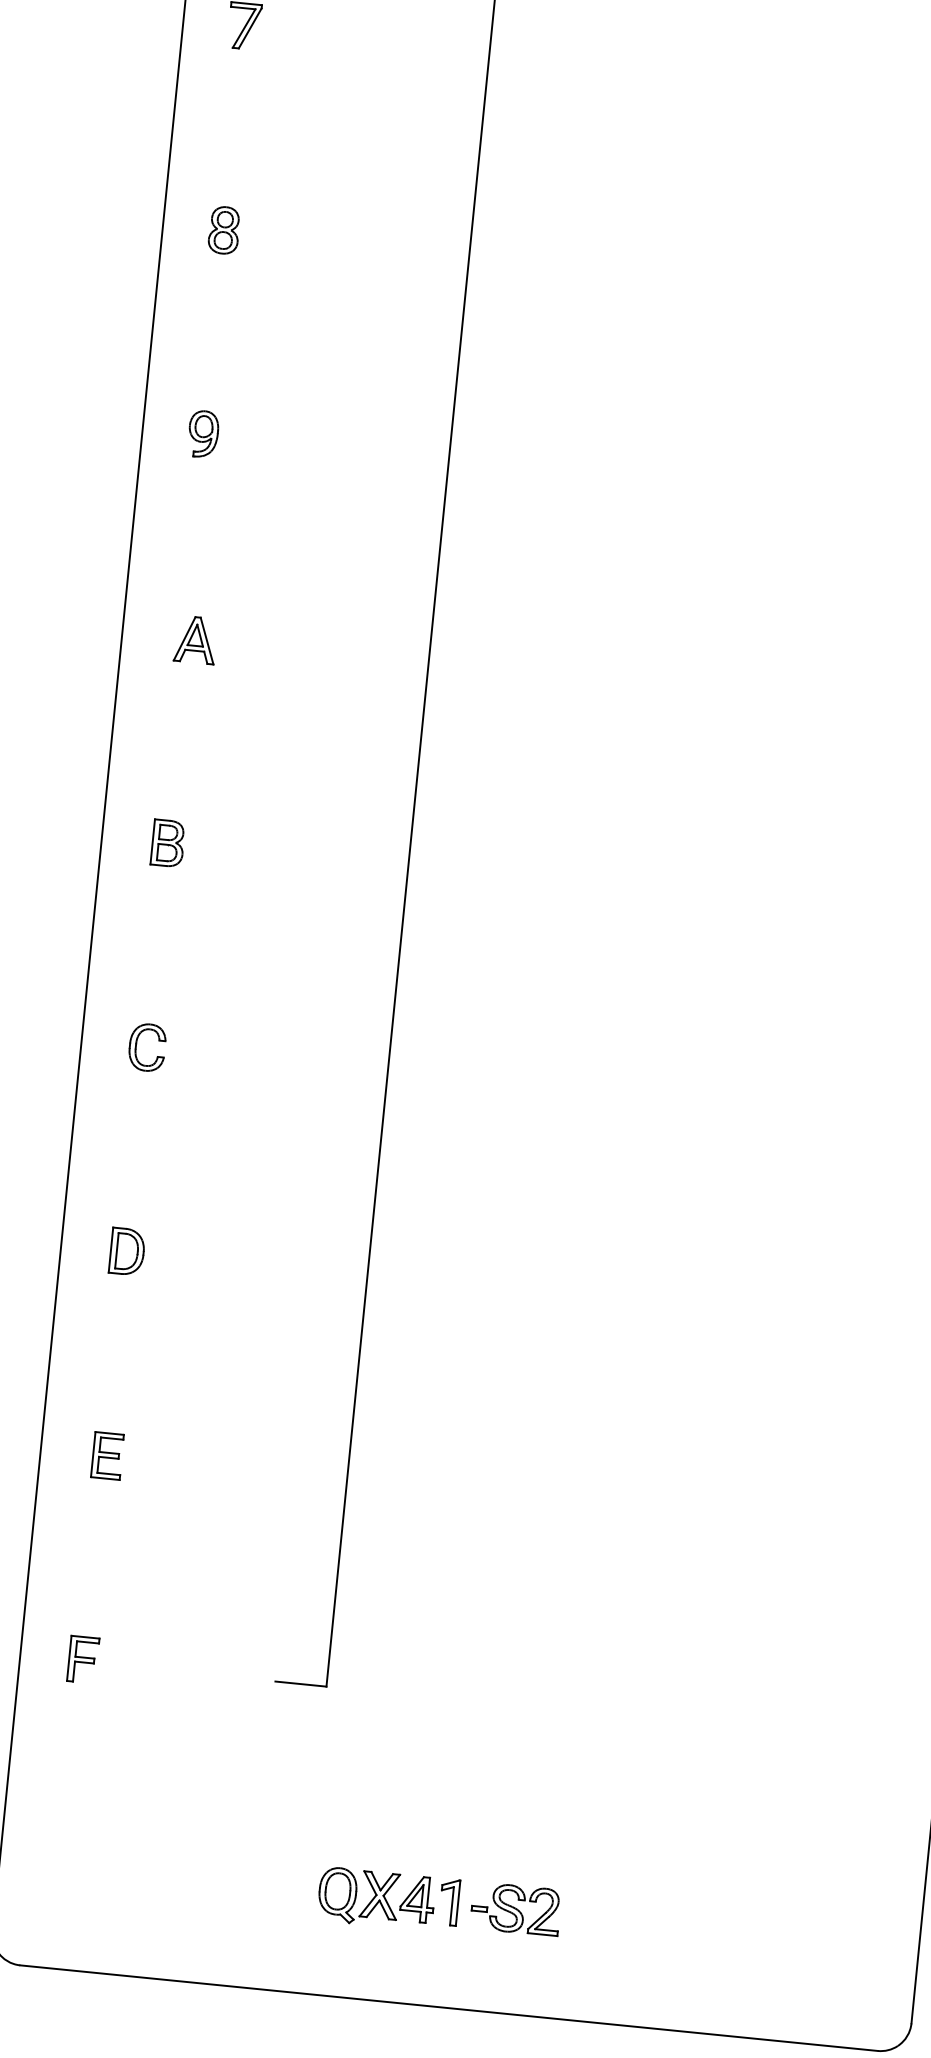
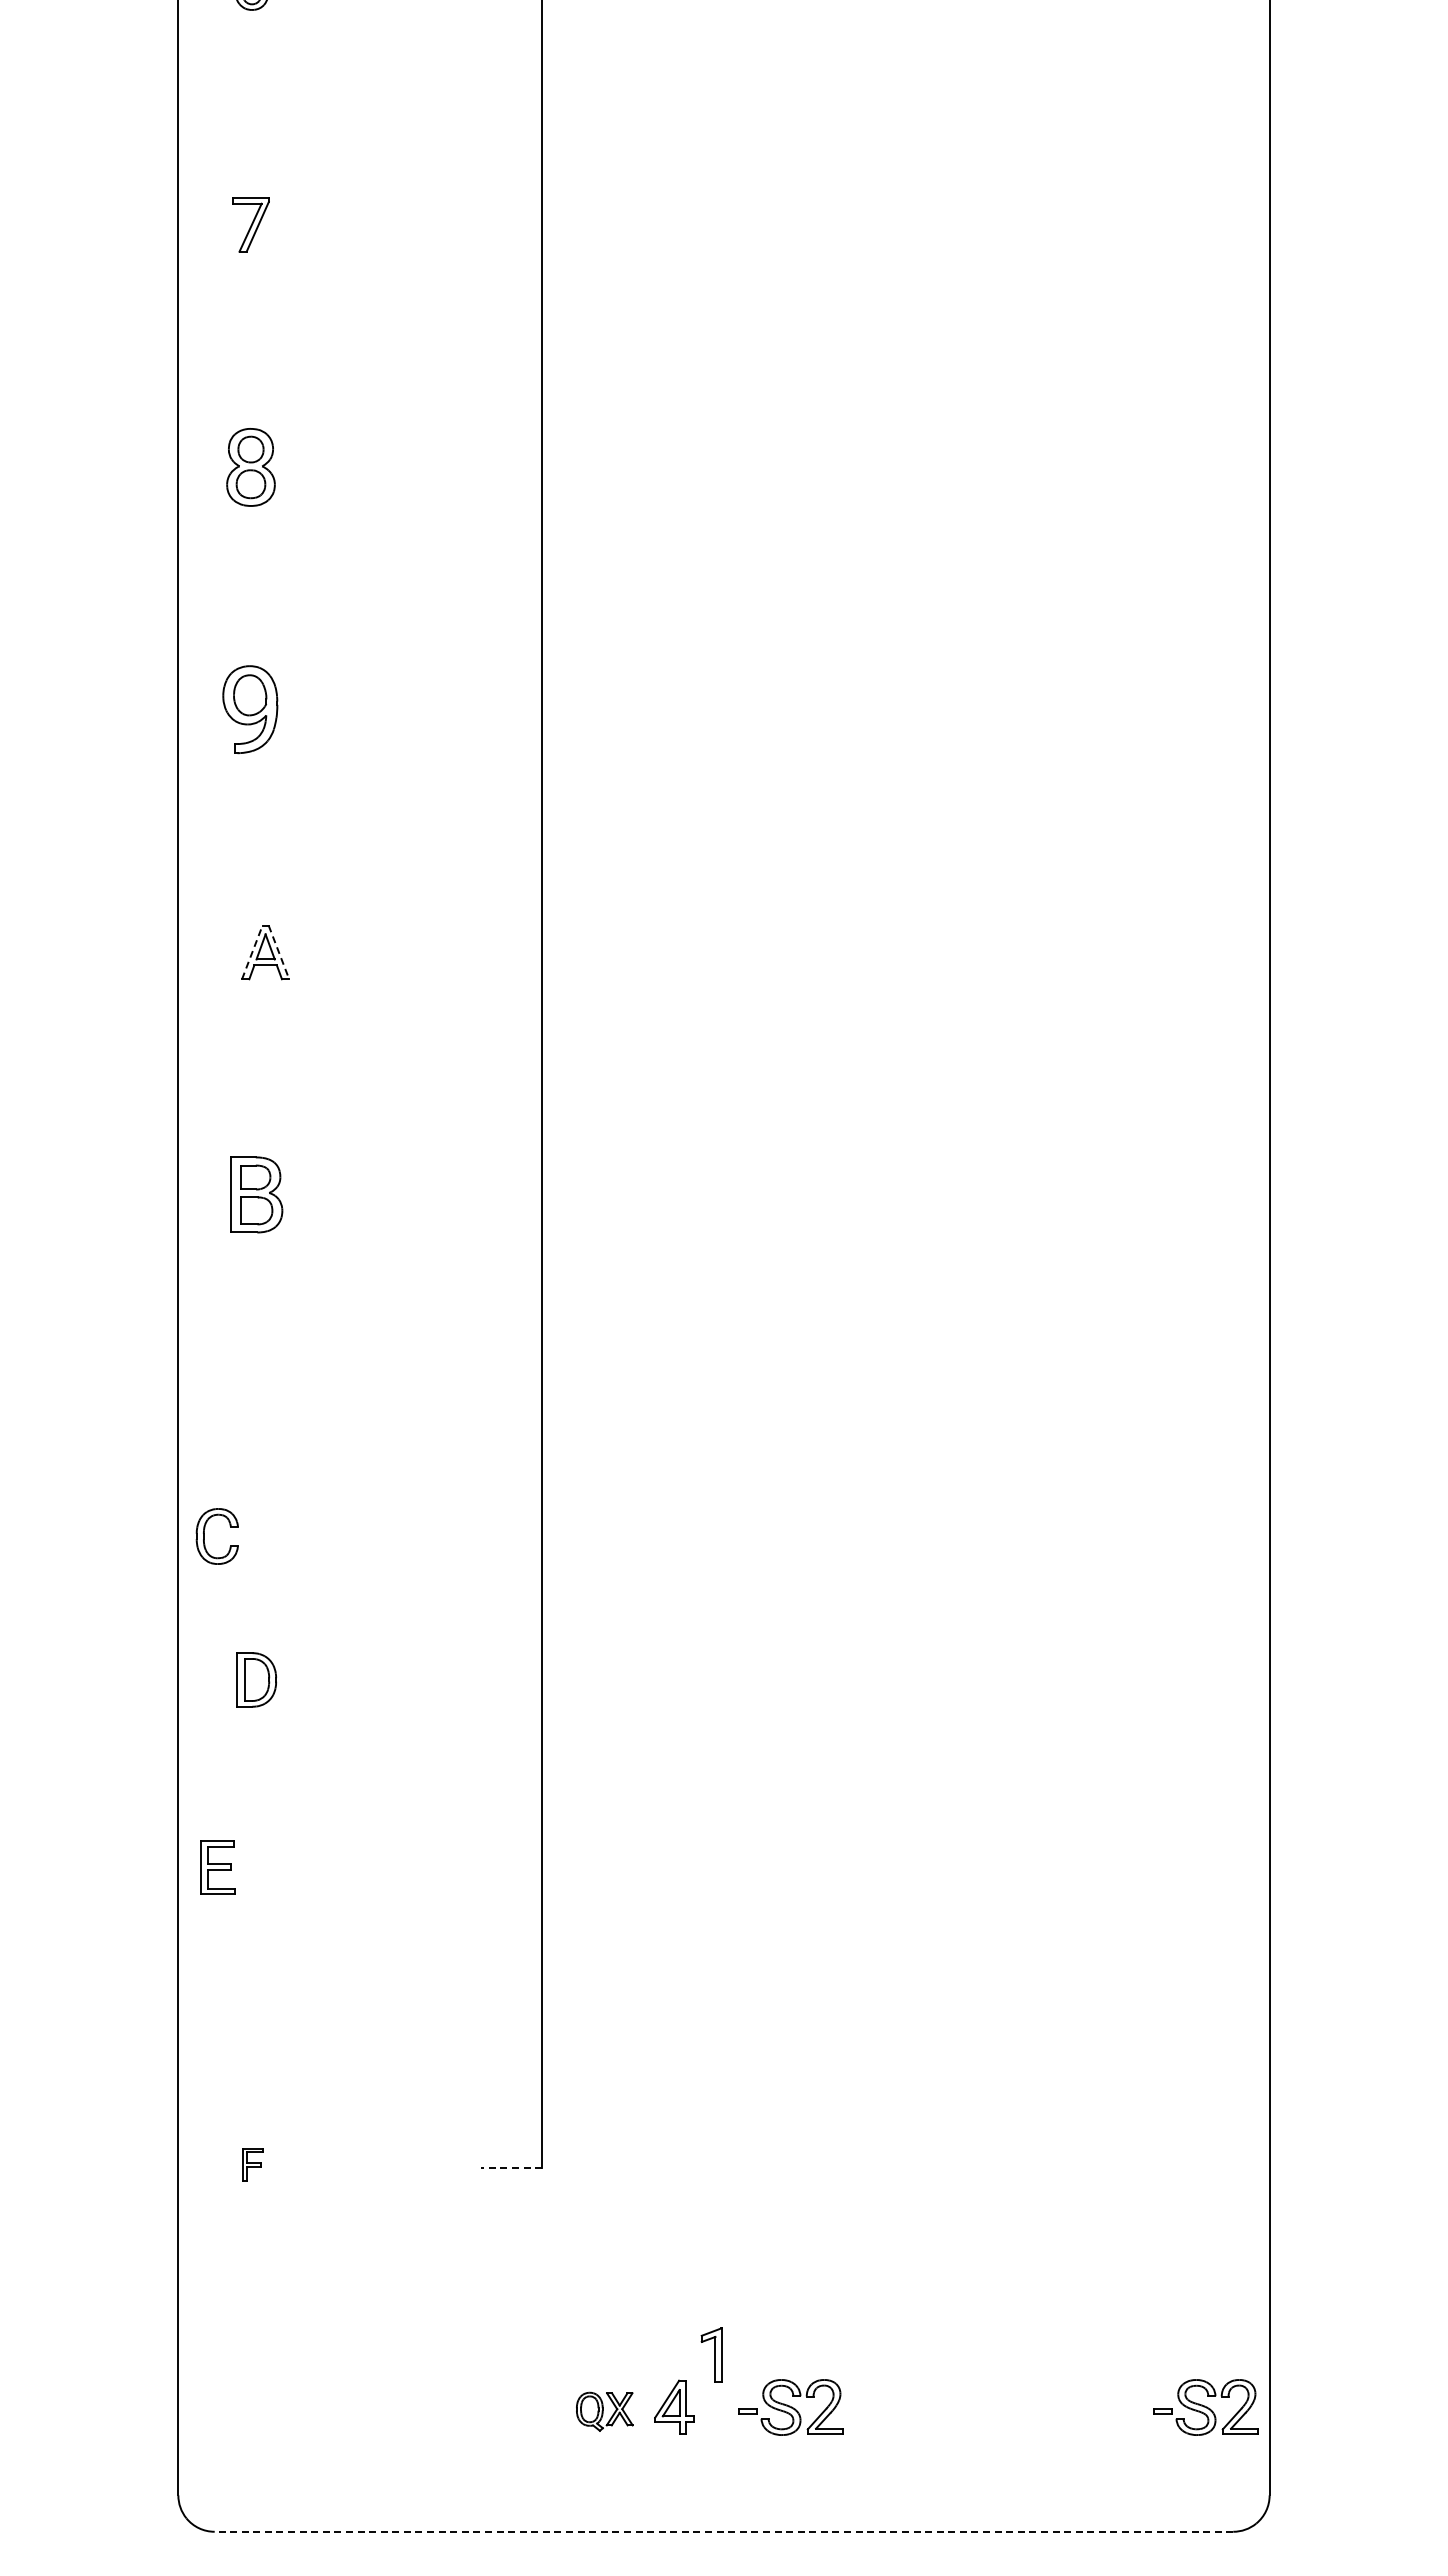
part: (223, 230) -> (250, 467), size x1.4
part: (203, 434) -> (250, 709), size x1.6
line: (184, 638) -> (252, 952), solid -> dashed
line: (206, 641) -> (278, 952), solid -> dashed
part: (167, 842) -> (256, 1194), size x1.4
part: (136, 1046) -> (204, 1536), moved
part: (107, 1455) -> (217, 1867), moved
part: (82, 1659) -> (252, 2164), size x0.6
line: (300, 1684) -> (511, 2168), solid -> dashed
part: (358, 1896) -> (604, 2411), size x0.6
part: (449, 1901) -> (711, 2354), moved
part: (864, 1943) -> (1205, 2407), added
line: (448, 2007) -> (723, 2531), solid -> dashed

